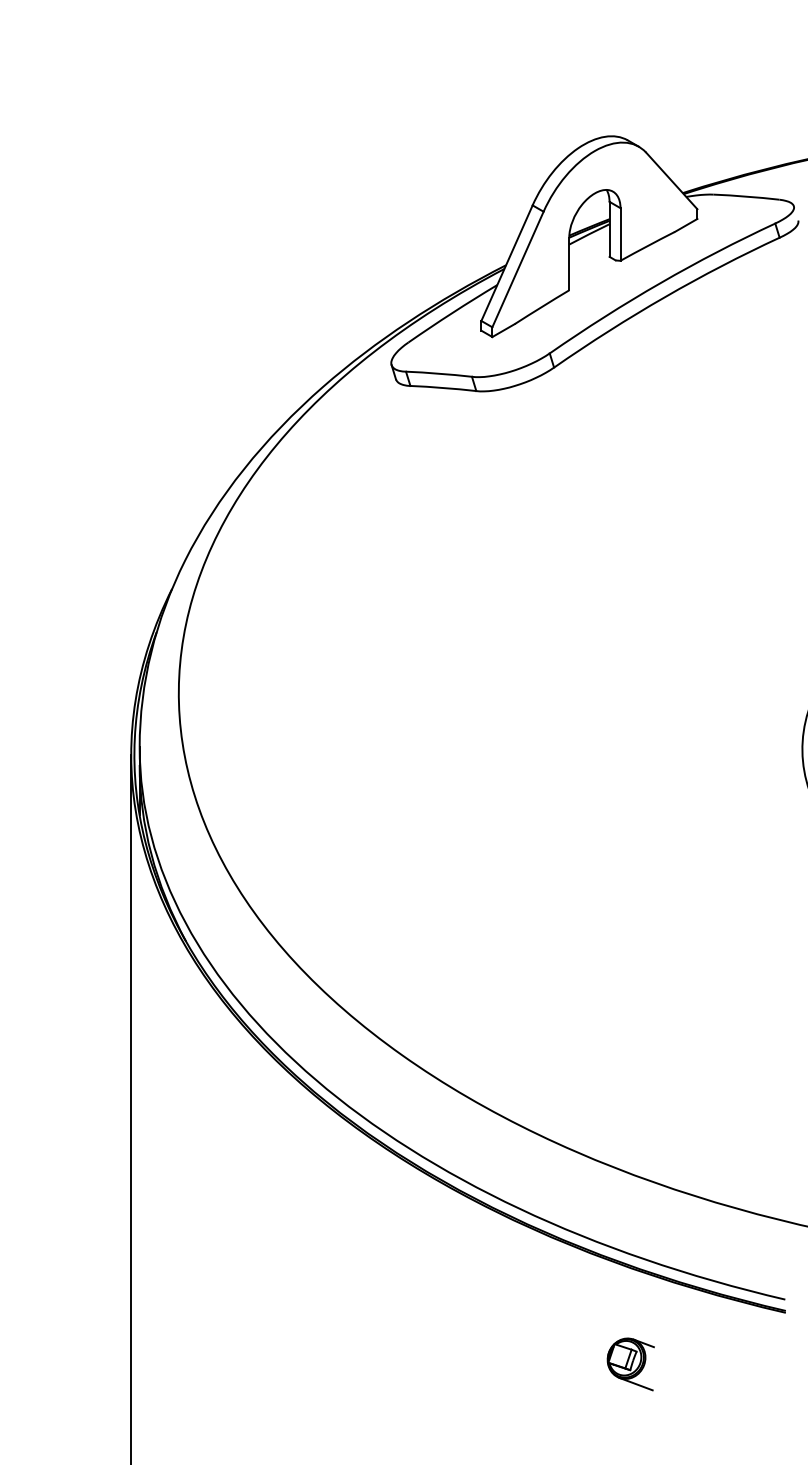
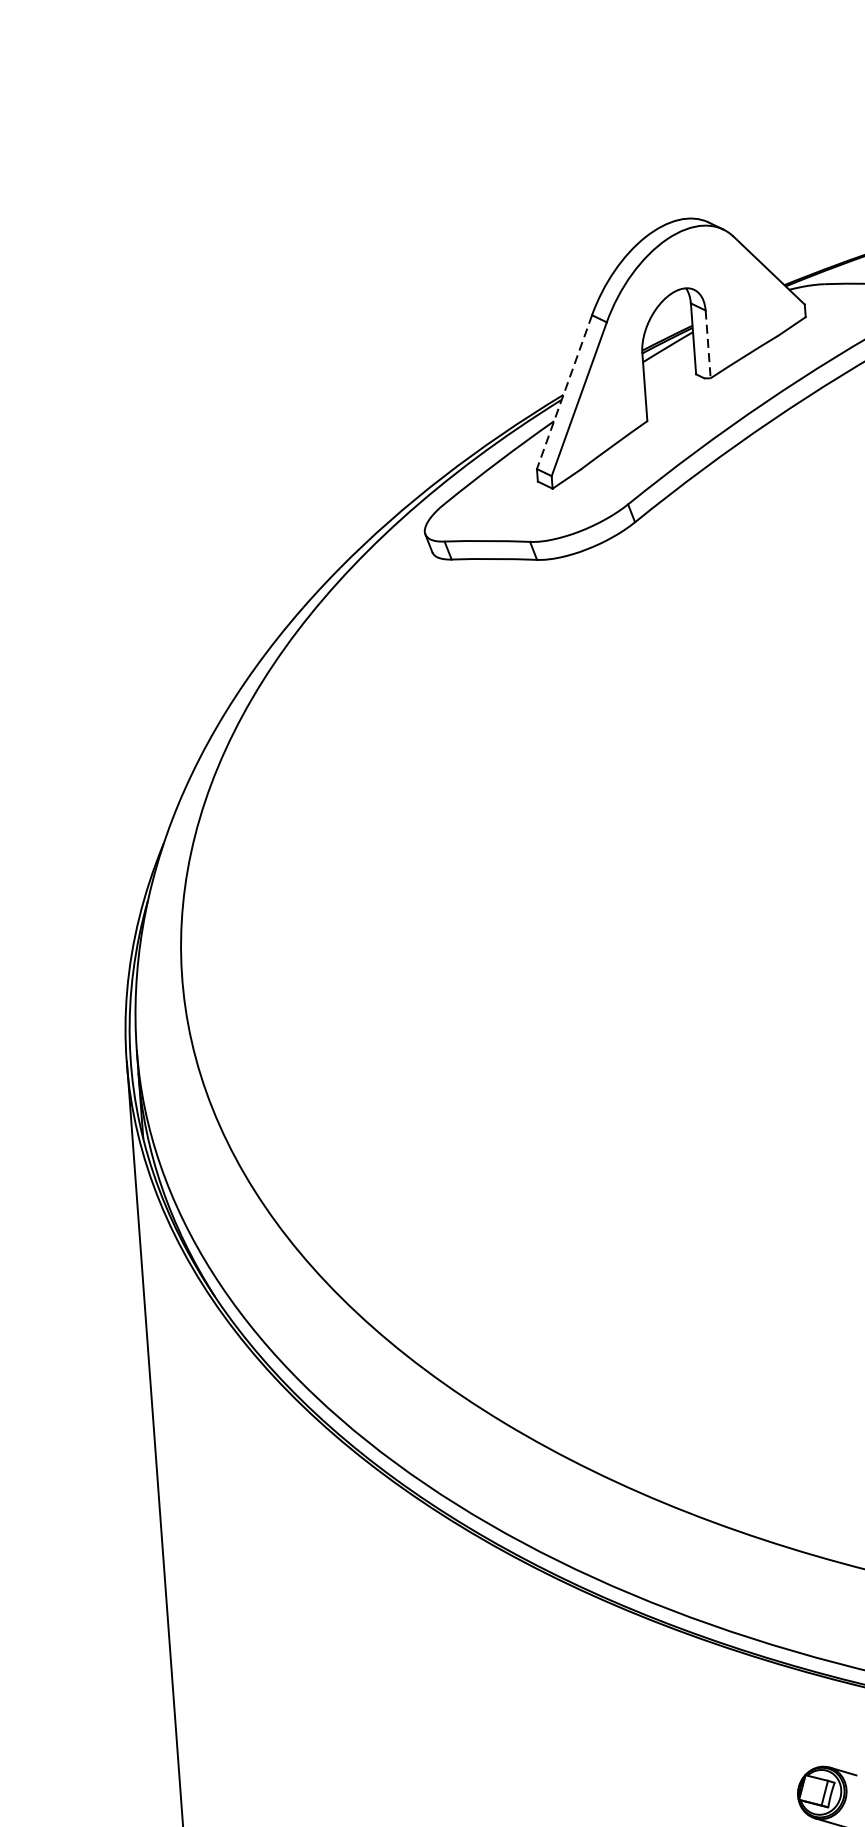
line: (620, 235) -> (708, 345), solid -> dashed
line: (506, 263) -> (563, 392), solid -> dashed

